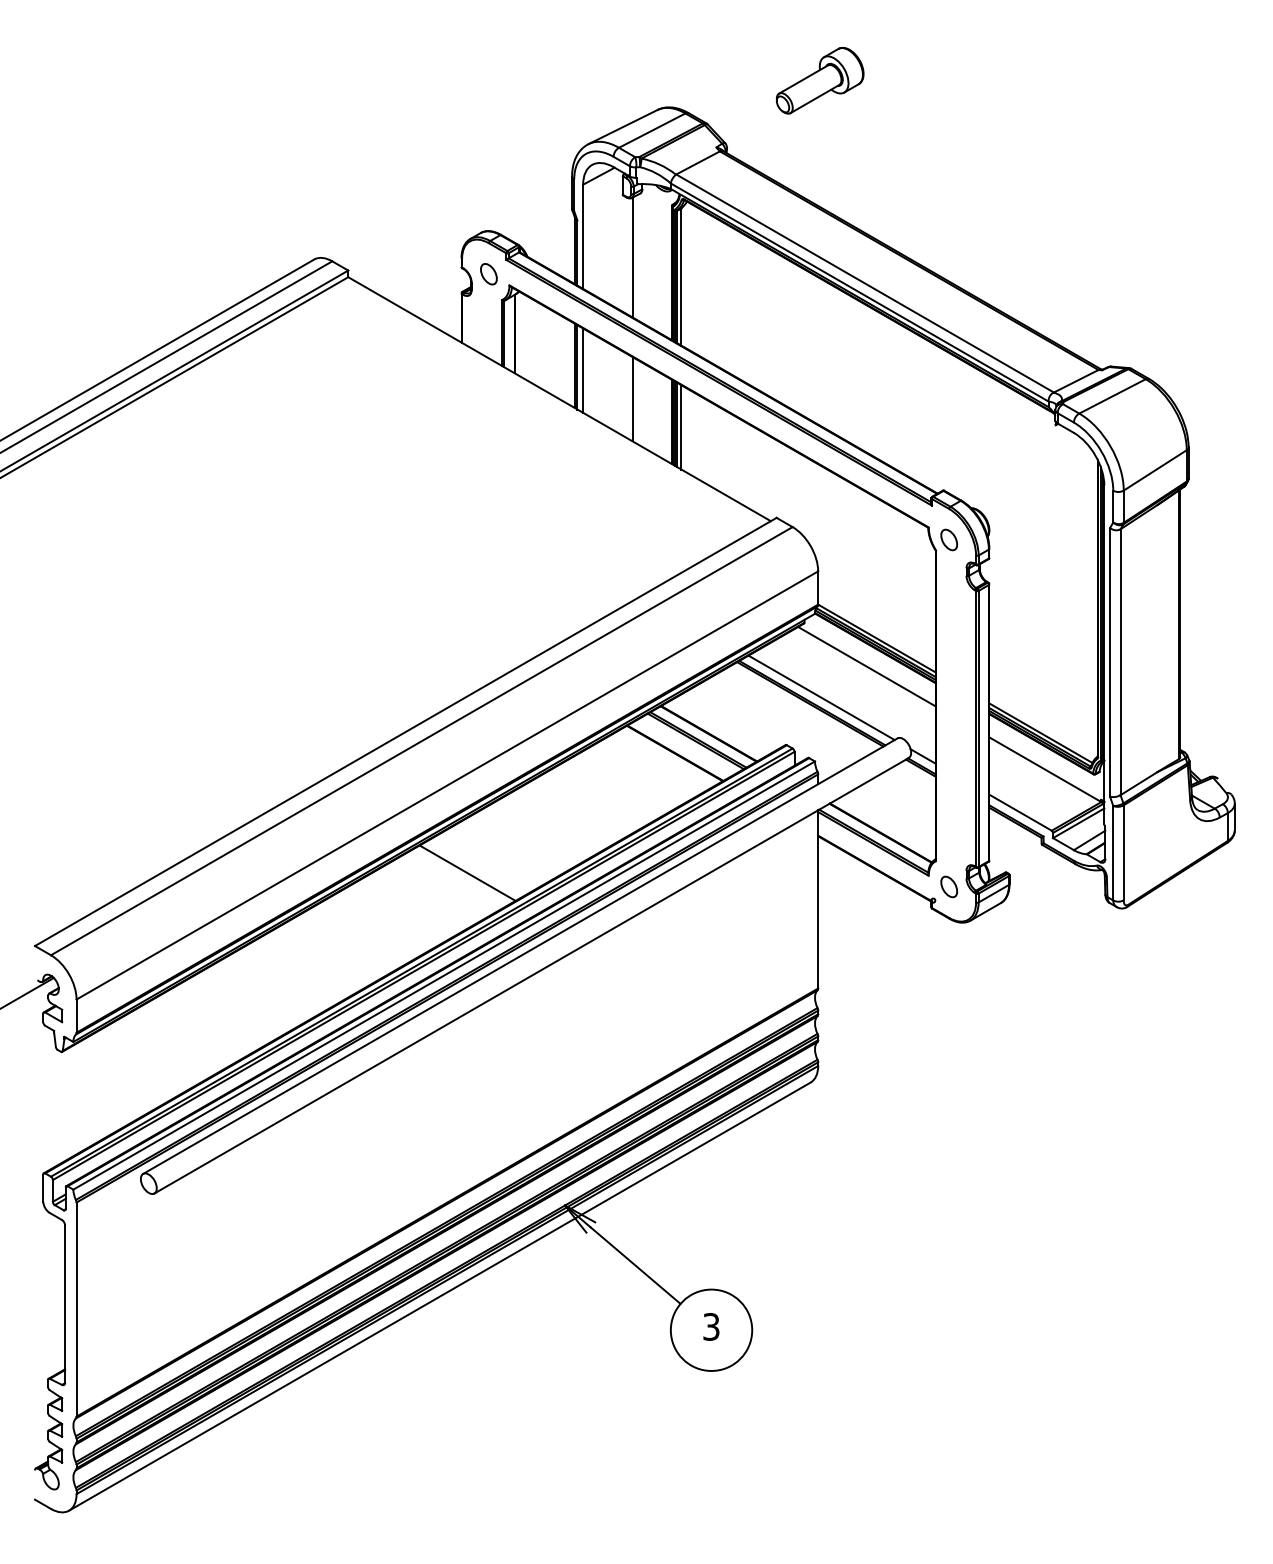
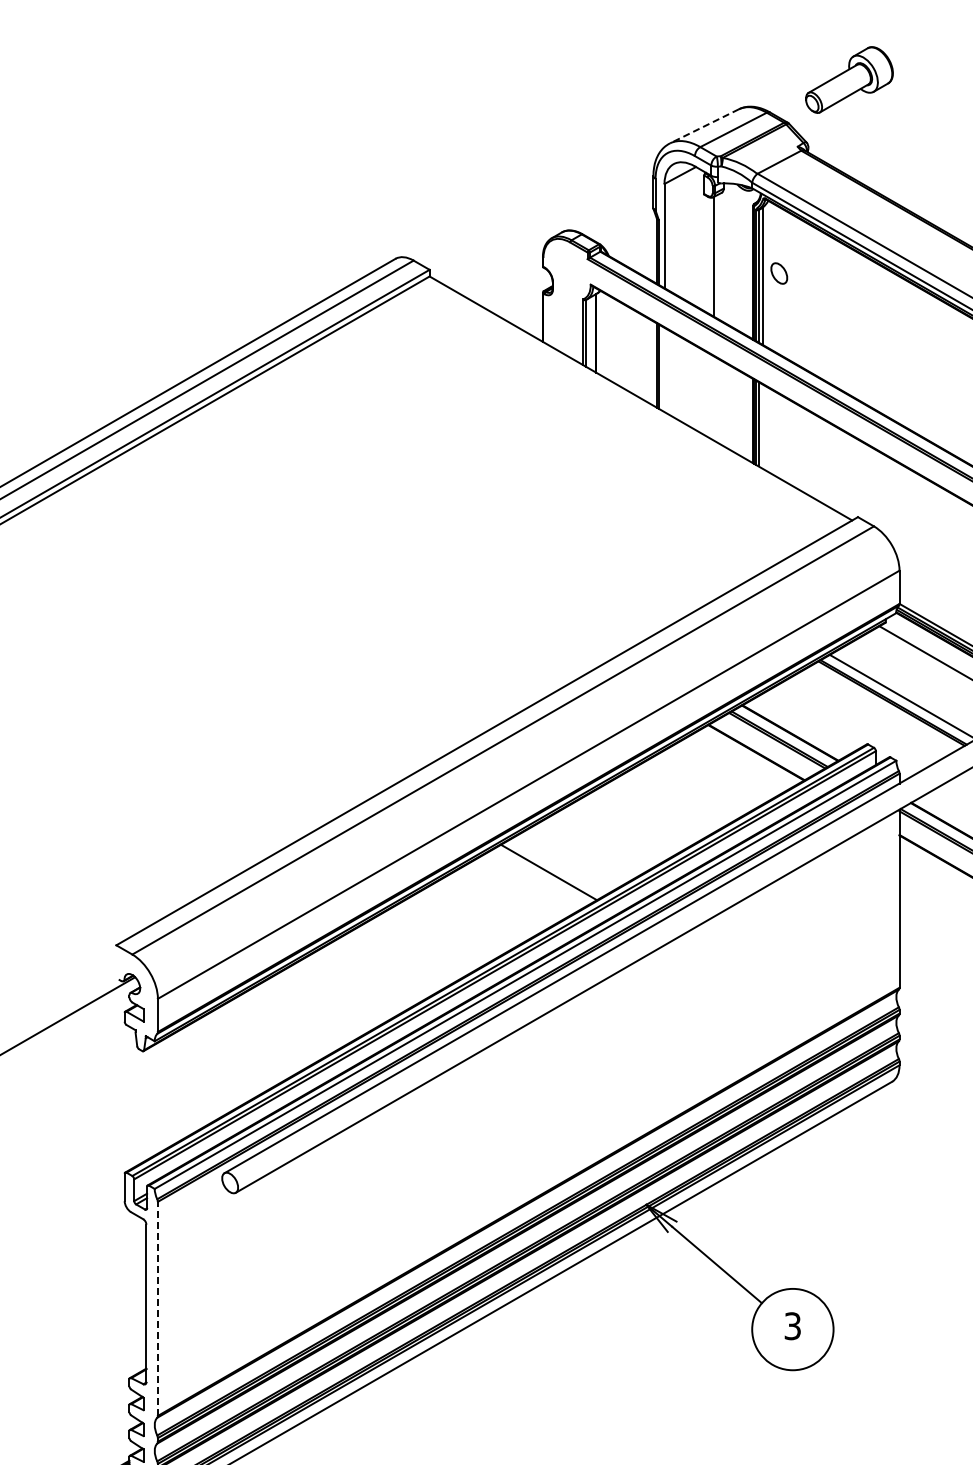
part: (820, 80) -> (849, 79), moved
line: (622, 127) -> (703, 126), solid -> dashed
part: (488, 274) -> (778, 273), moved
line: (583, 370) -> (664, 369), removed
line: (632, 399) -> (713, 398), removed
line: (681, 427) -> (762, 426), removed
line: (76, 1309) -> (157, 1308), solid -> dashed

